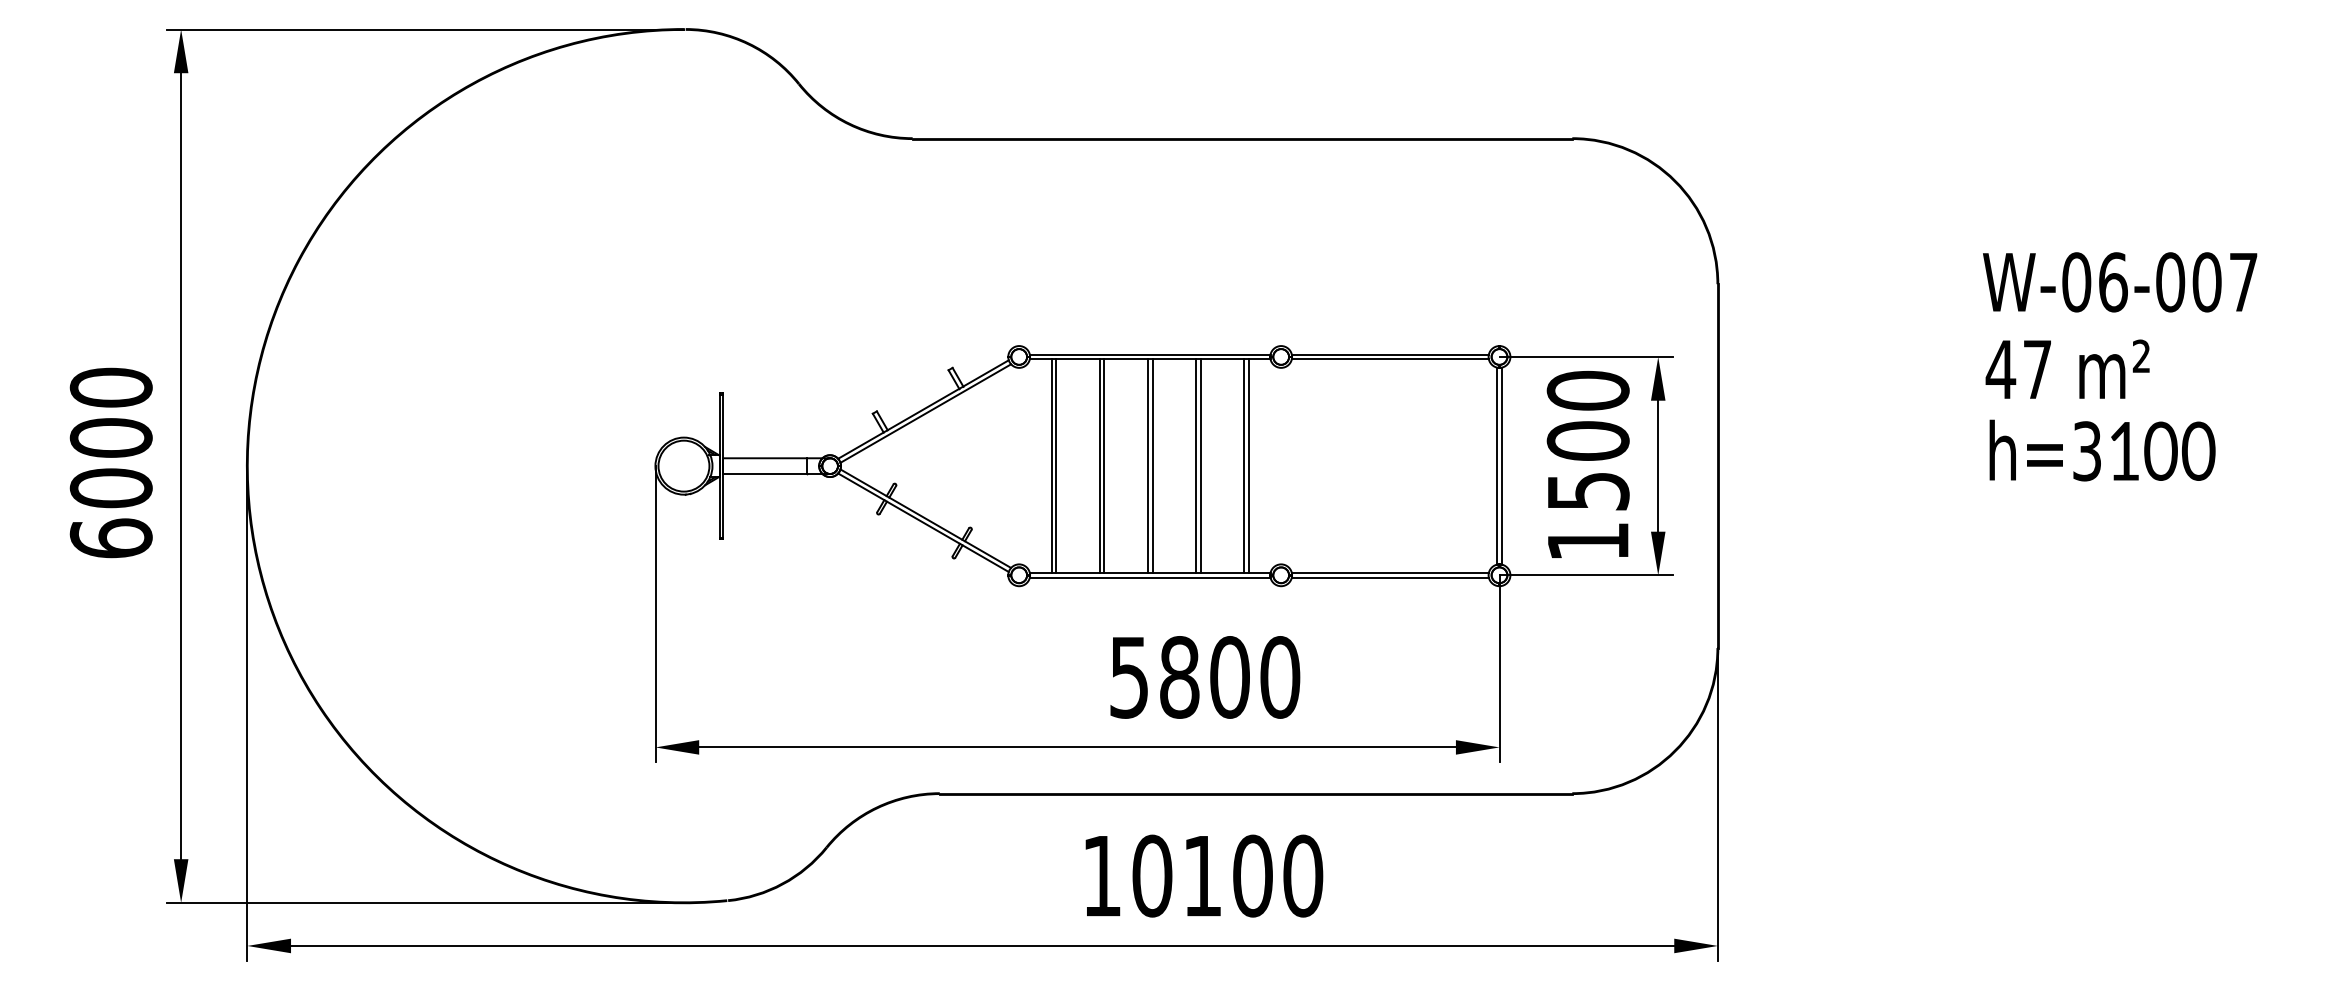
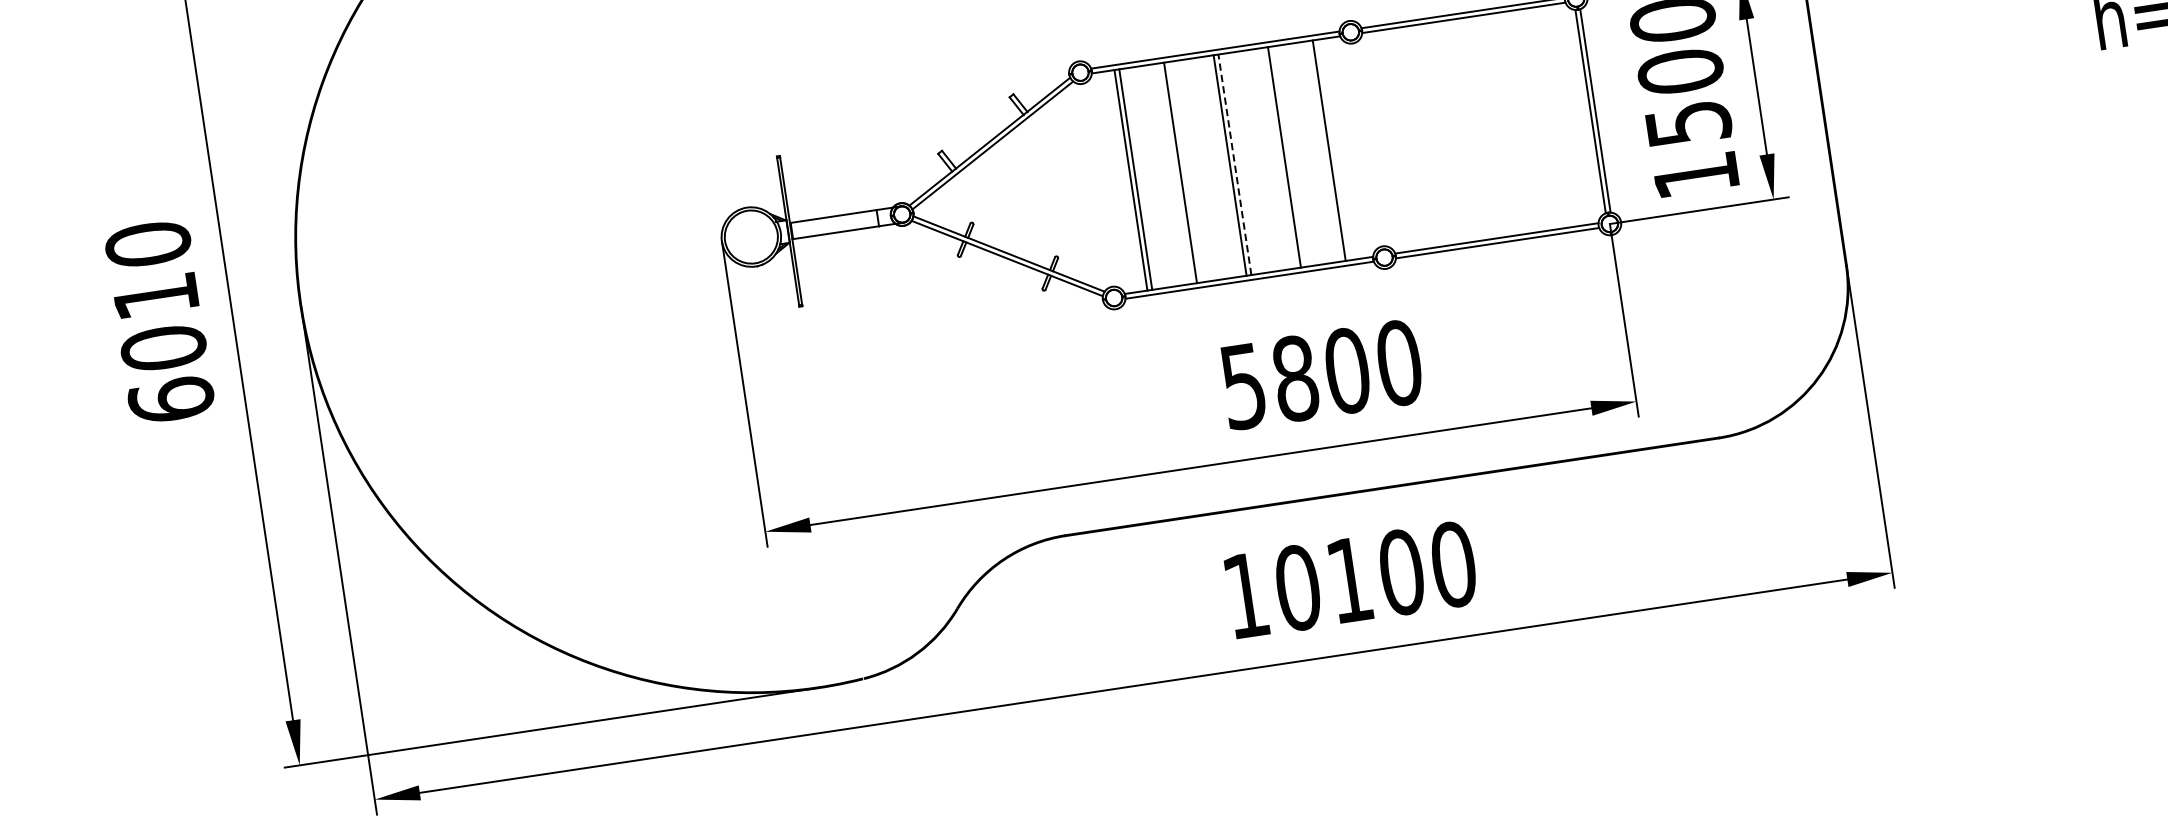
text: (110, 437) -> (155, 295), 6000 -> 6010
line: (1104, 465) -> (1185, 171), removed
line: (1195, 465) -> (1279, 157), removed
line: (1248, 465) -> (1333, 149), removed
line: (1152, 466) -> (1234, 165), solid -> dashed

